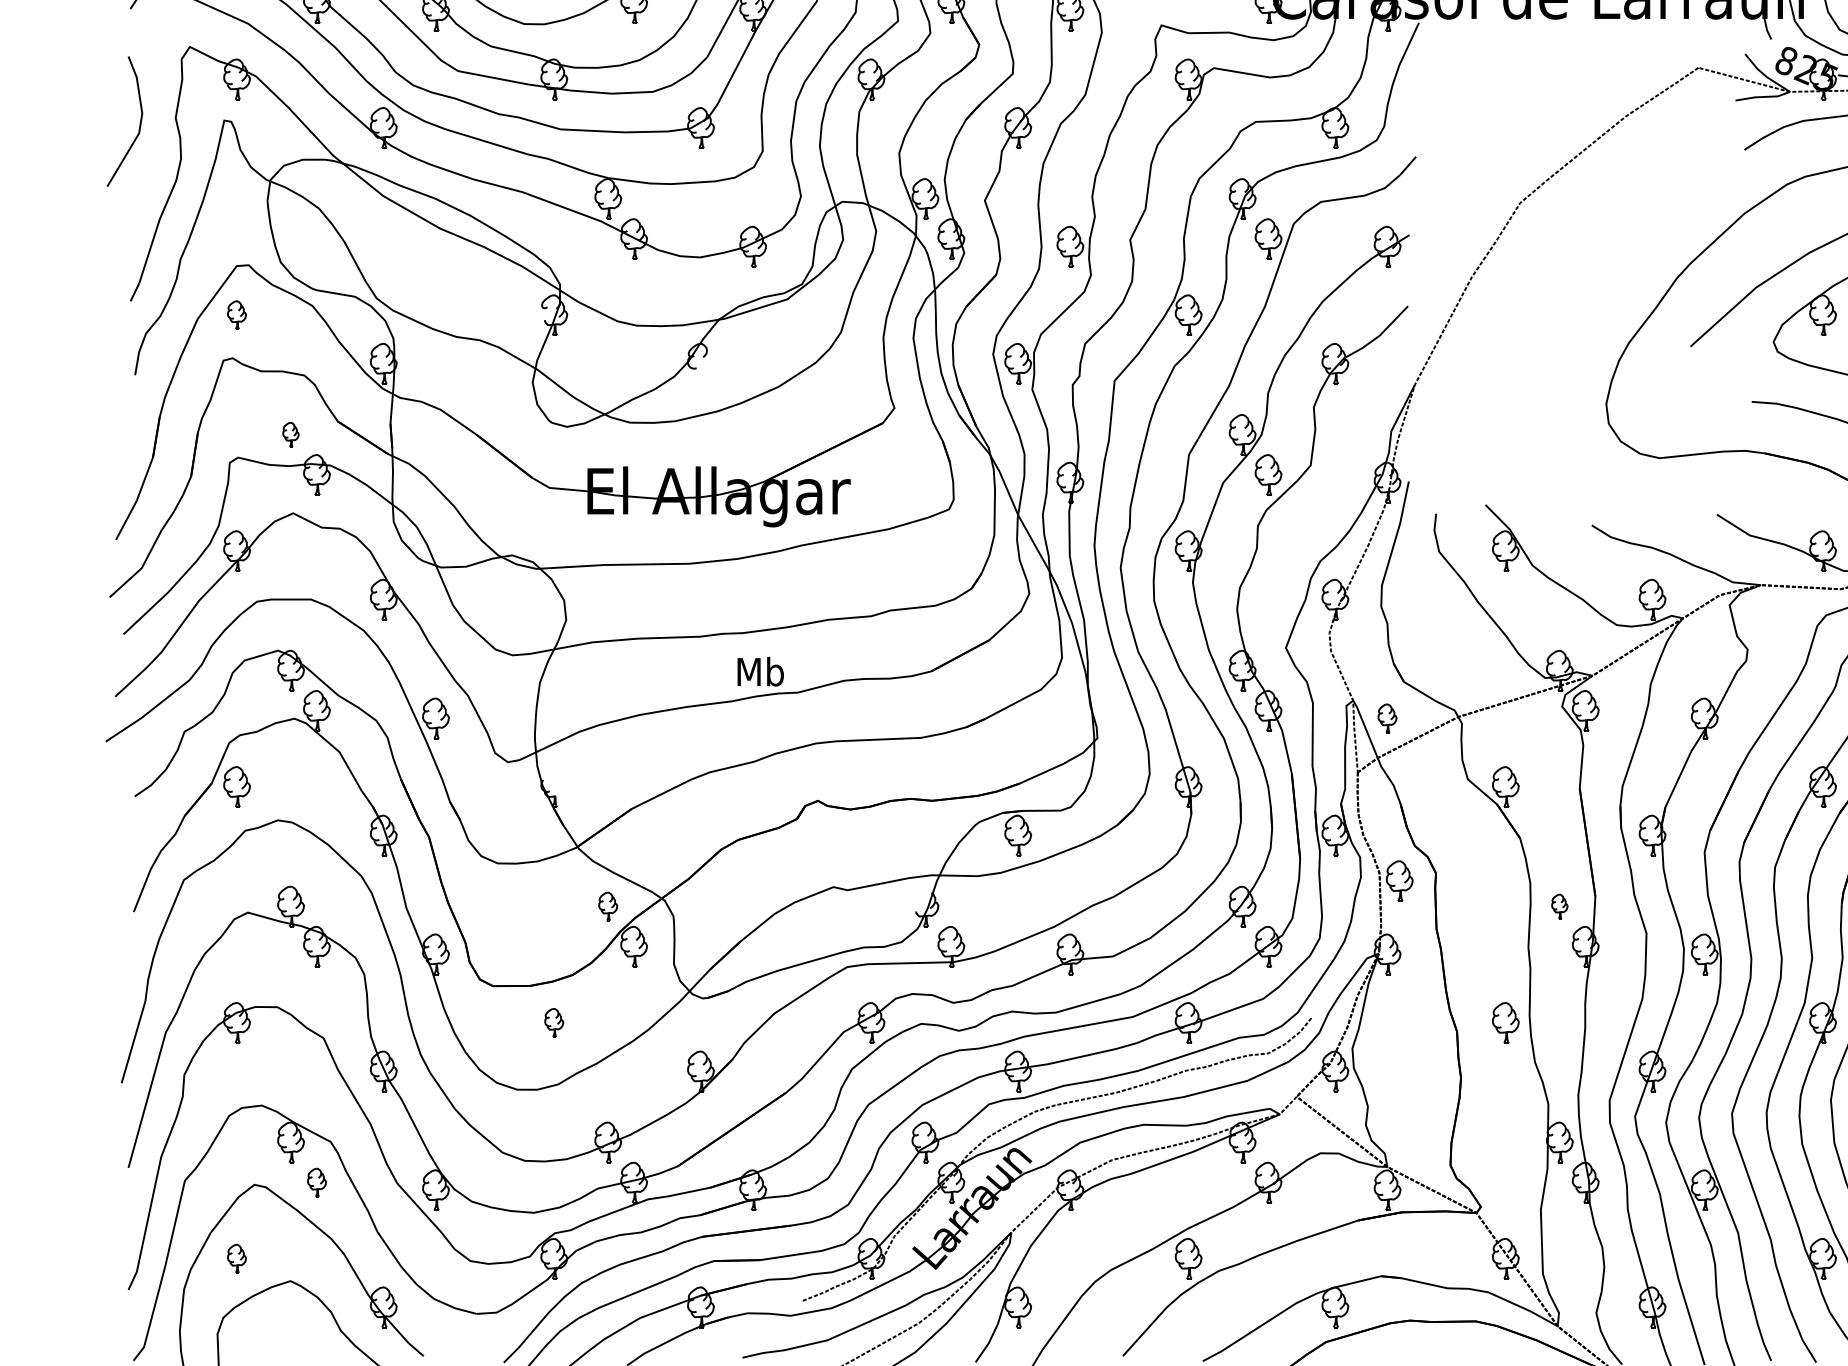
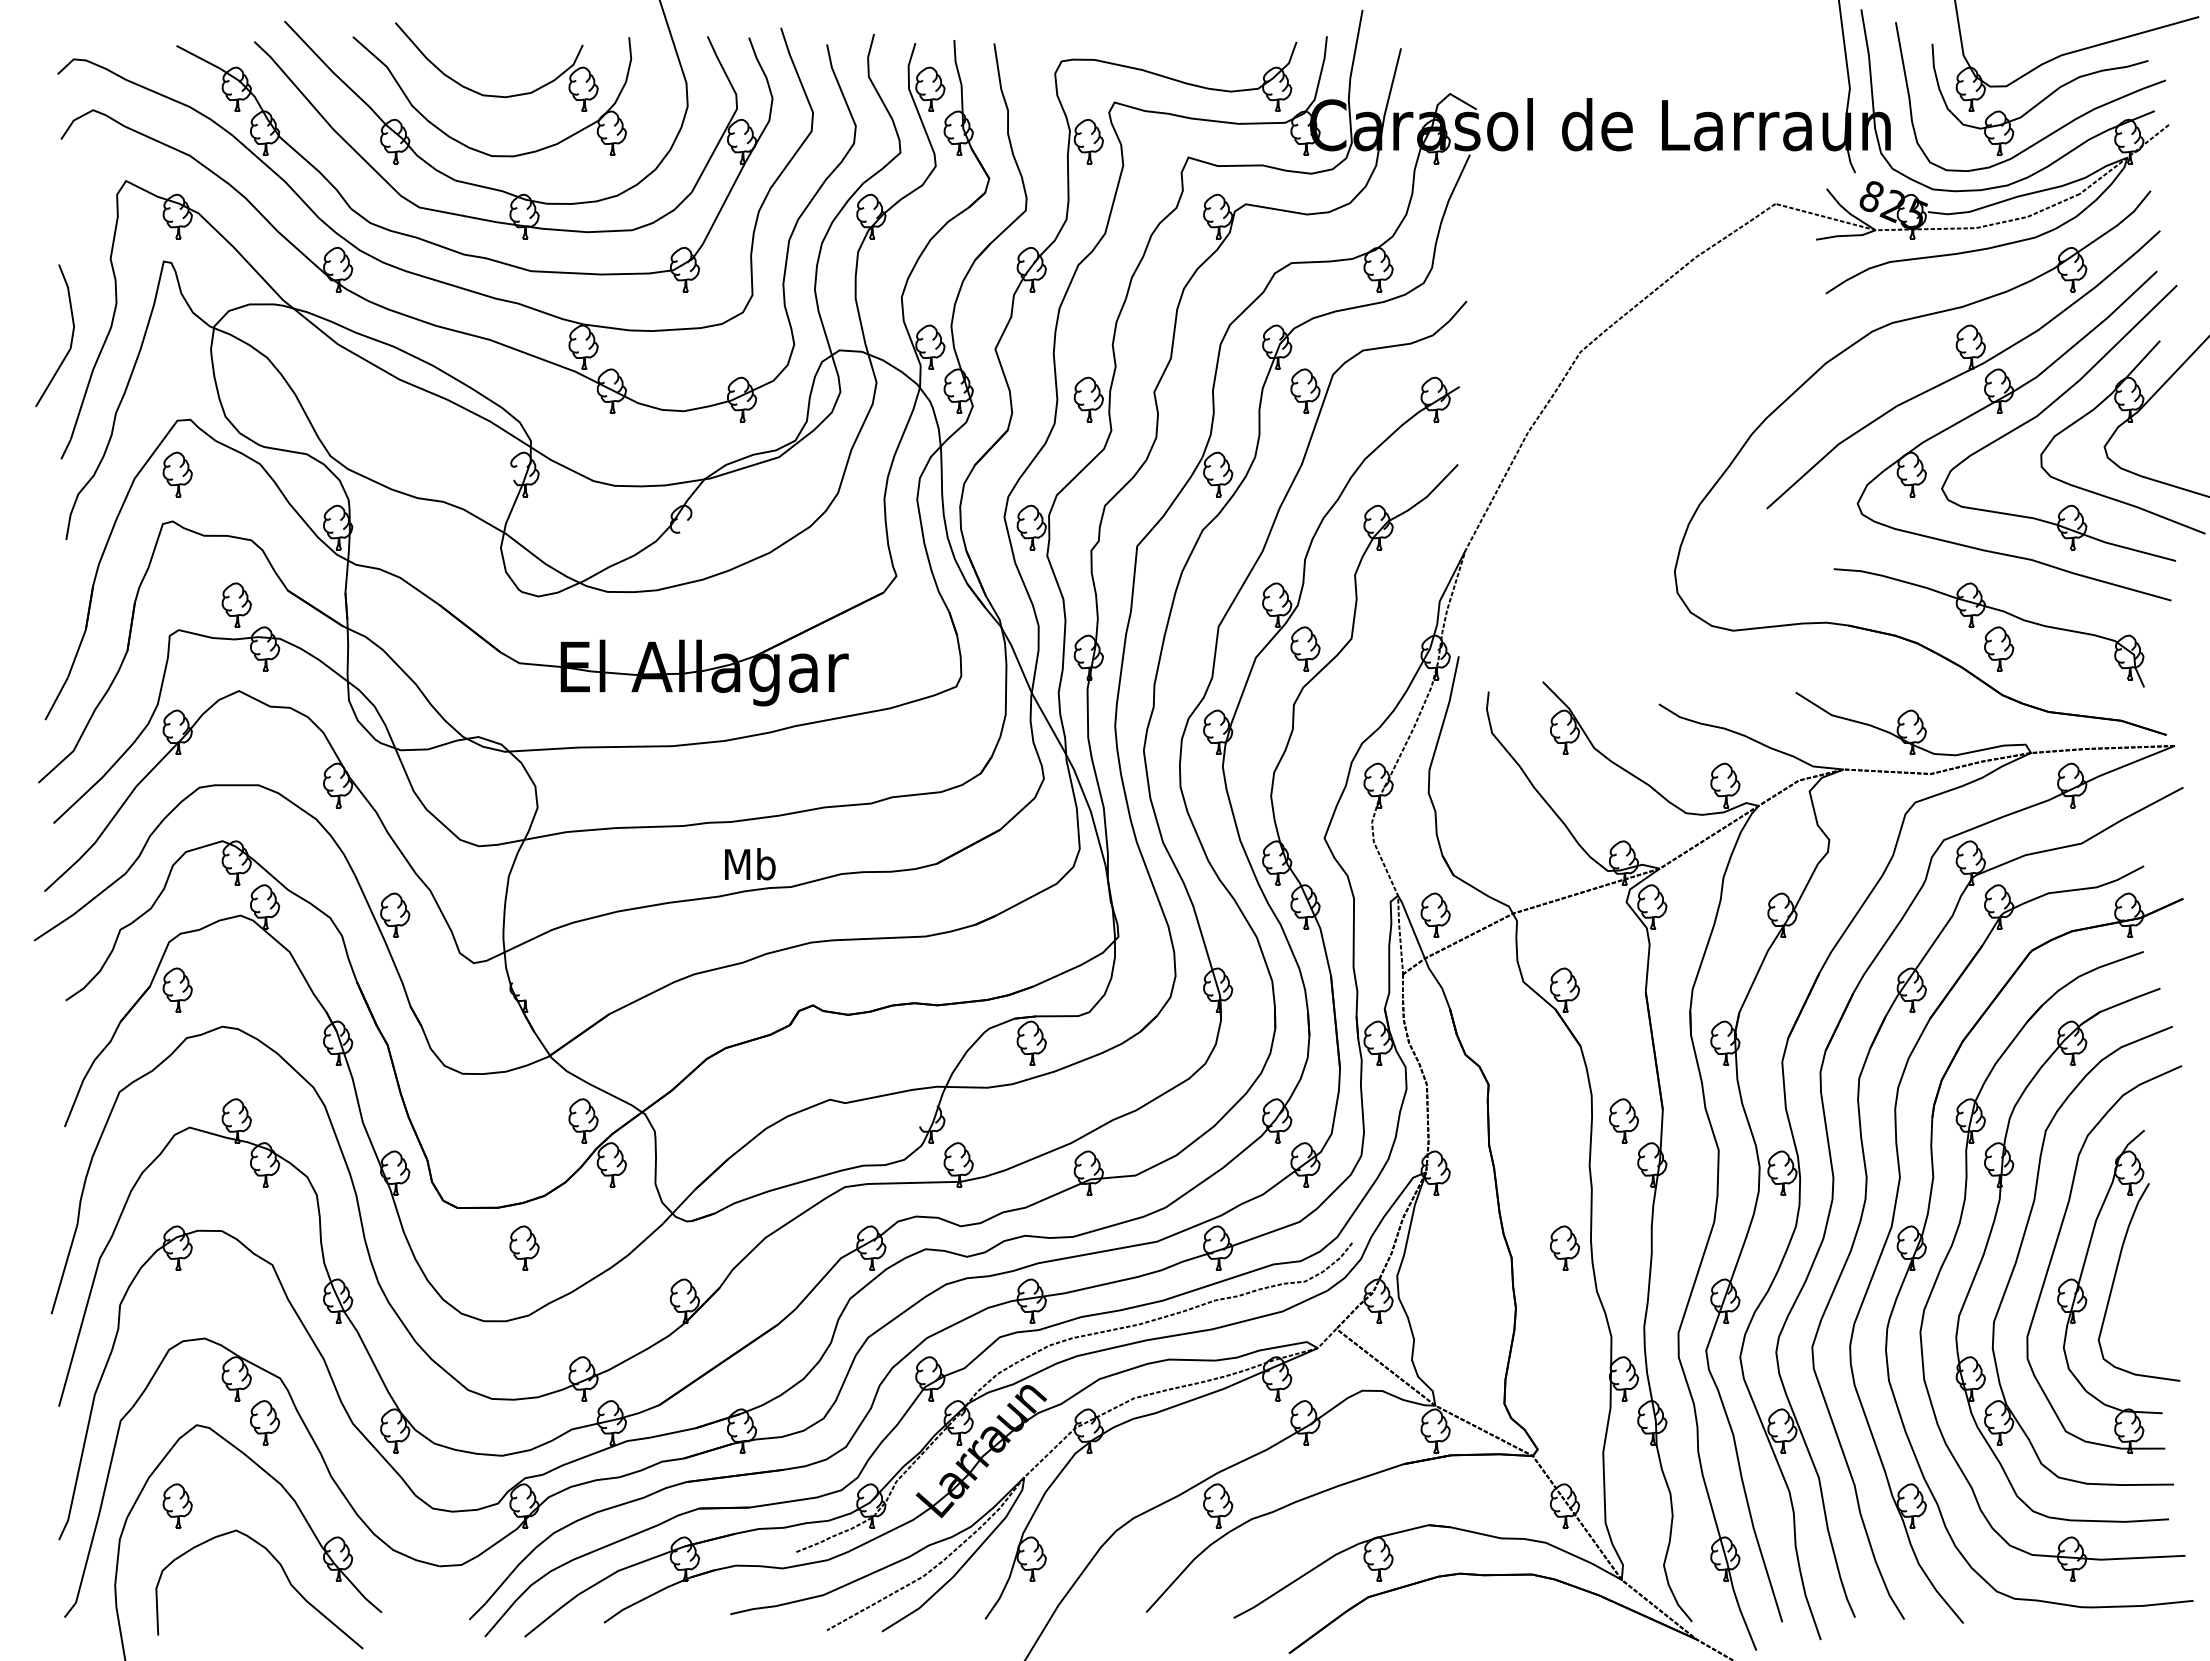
line: (139, 121) -> (71, 335), moved
part: (236, 315) -> (177, 474), size x1.43
part: (290, 434) -> (236, 604), size x1.67
part: (1387, 717) -> (1435, 914), size x1.43
part: (1399, 880) -> (1448, 1092), removed
part: (608, 906) -> (583, 1120), size x1.43
part: (1559, 906) -> (1623, 1120), size x1.67
part: (554, 1022) -> (524, 1247), size x1.43
part: (317, 1182) -> (265, 1422), size x1.43
part: (236, 1258) -> (177, 1505), size x1.43

